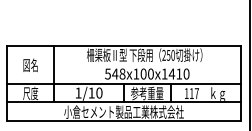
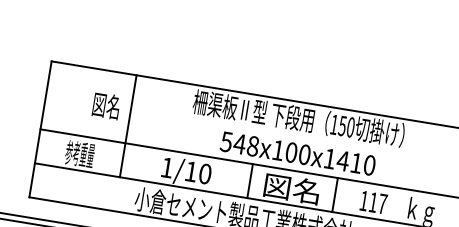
text: (163, 54) -> (333, 122), 250 -> 150
text: (30, 64) -> (106, 104), moved
text: (30, 93) -> (79, 154), 尺度 -> 参考重量
text: (147, 93) -> (292, 189), 参考重量 -> 図名

